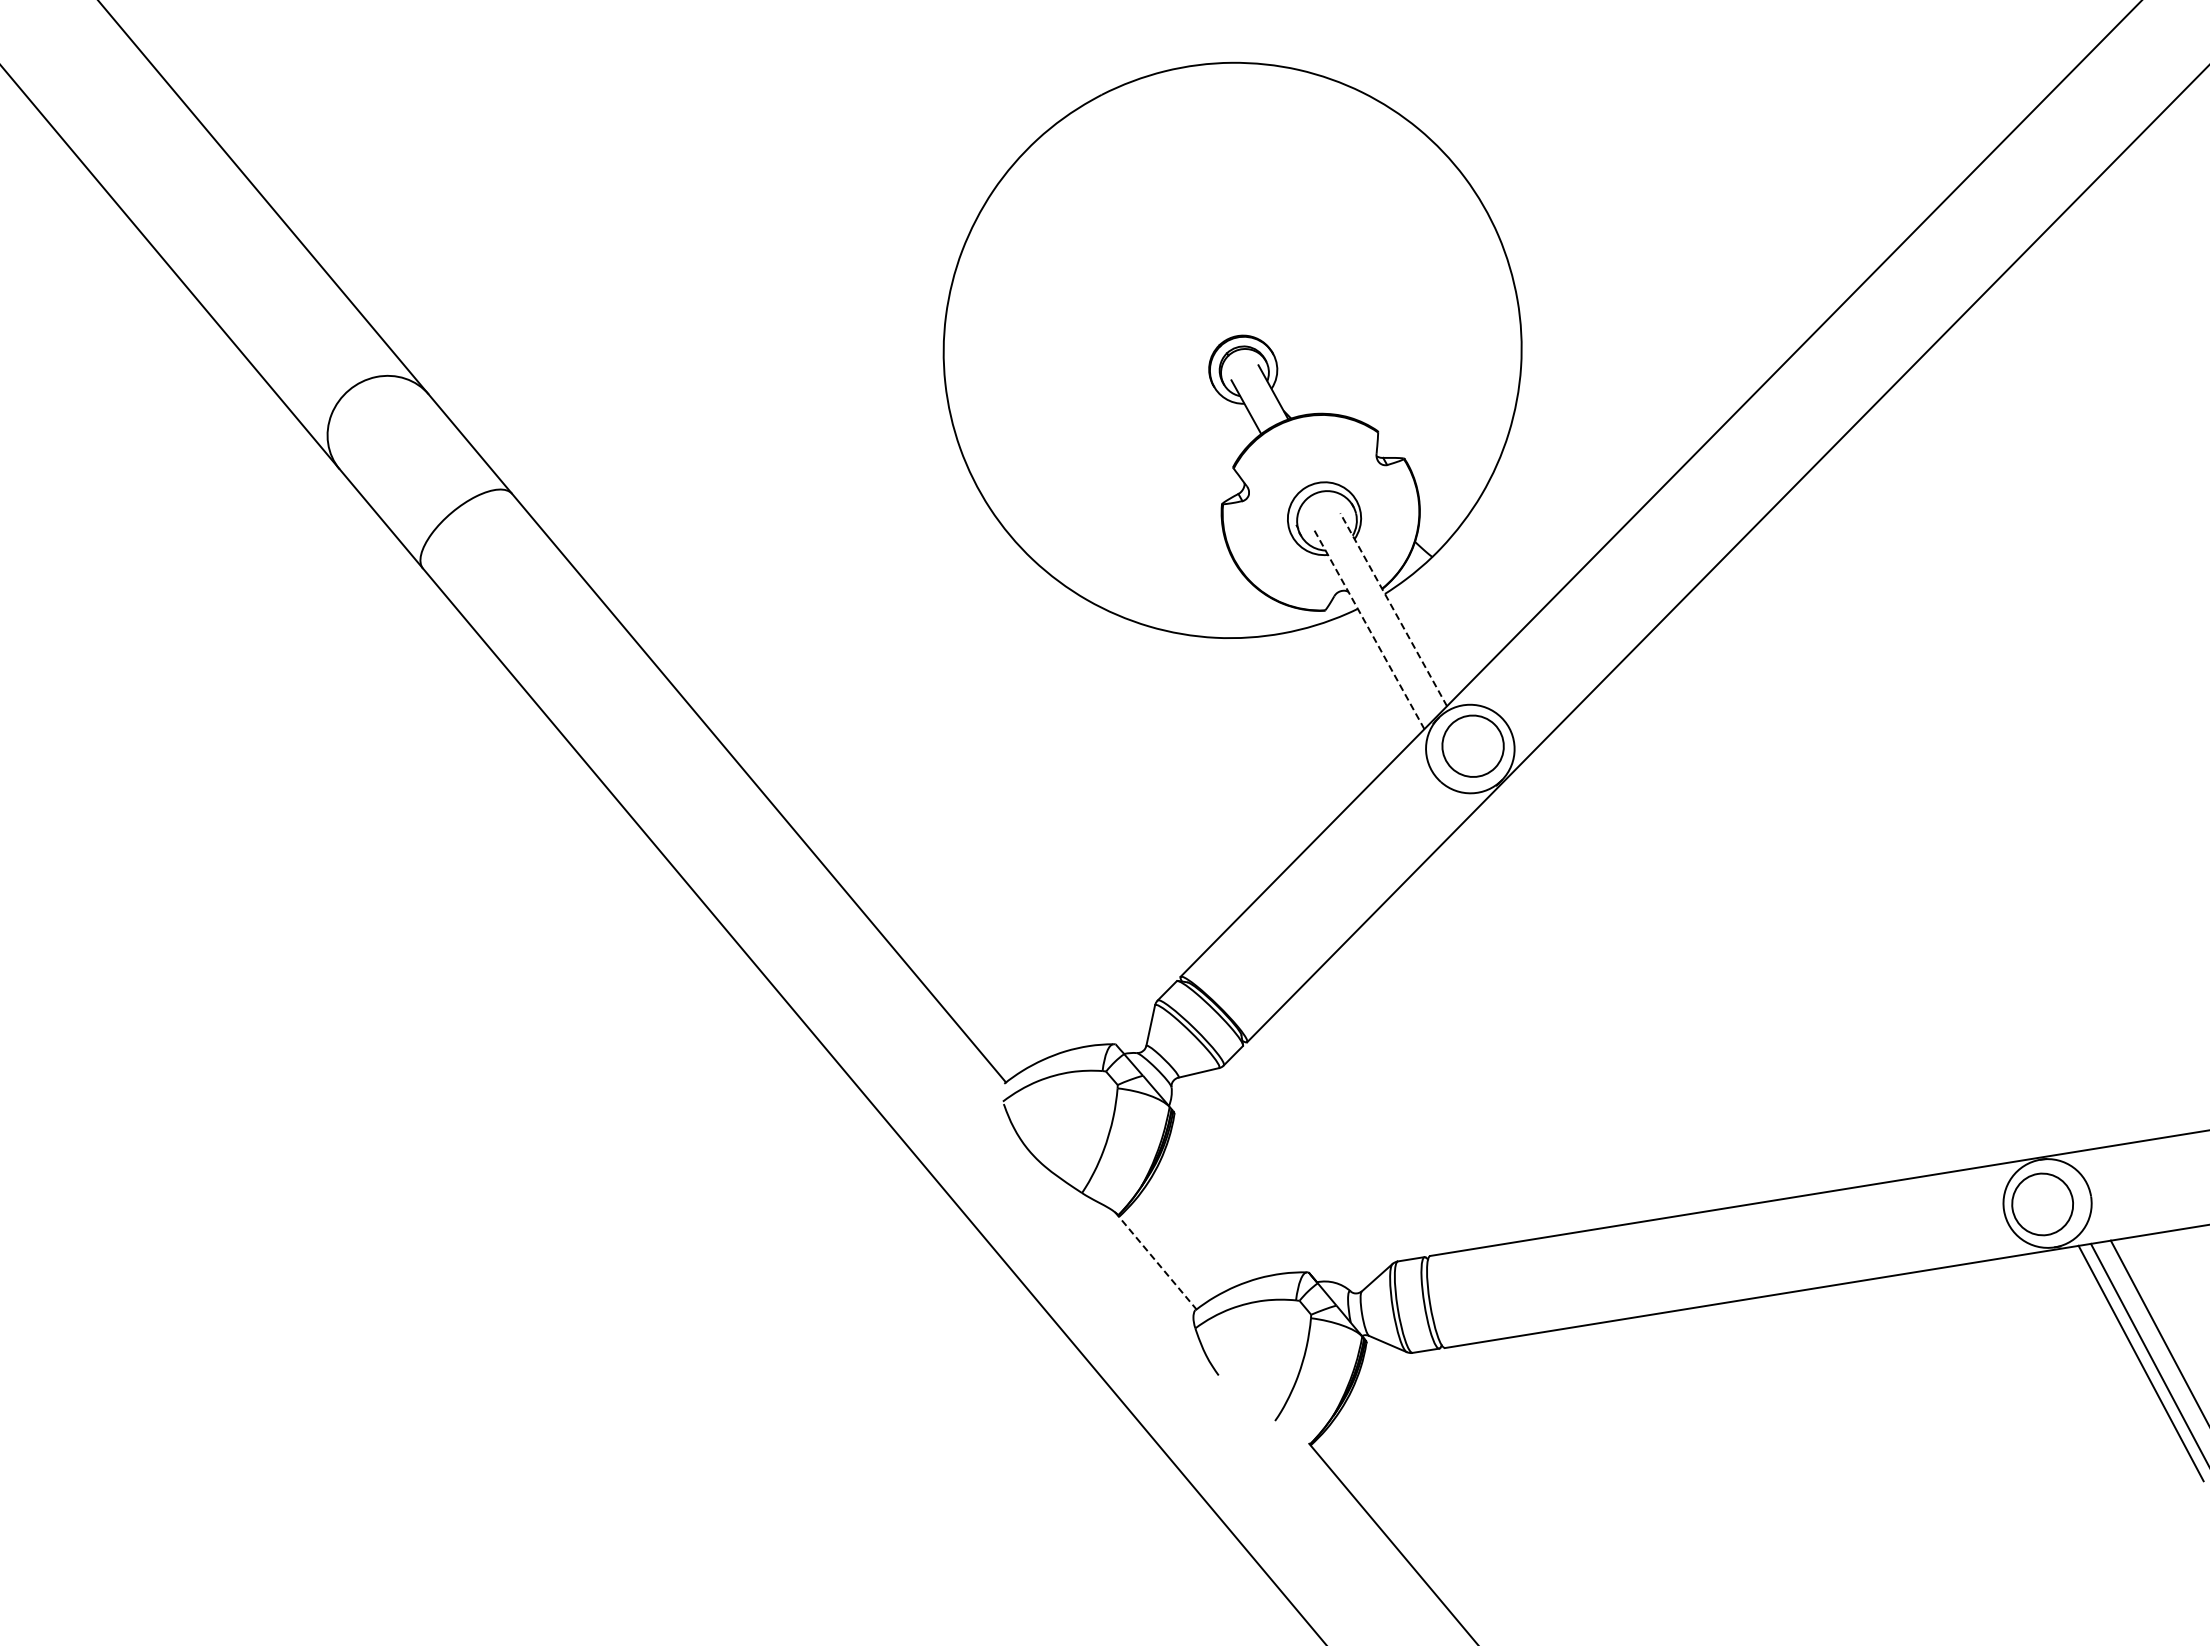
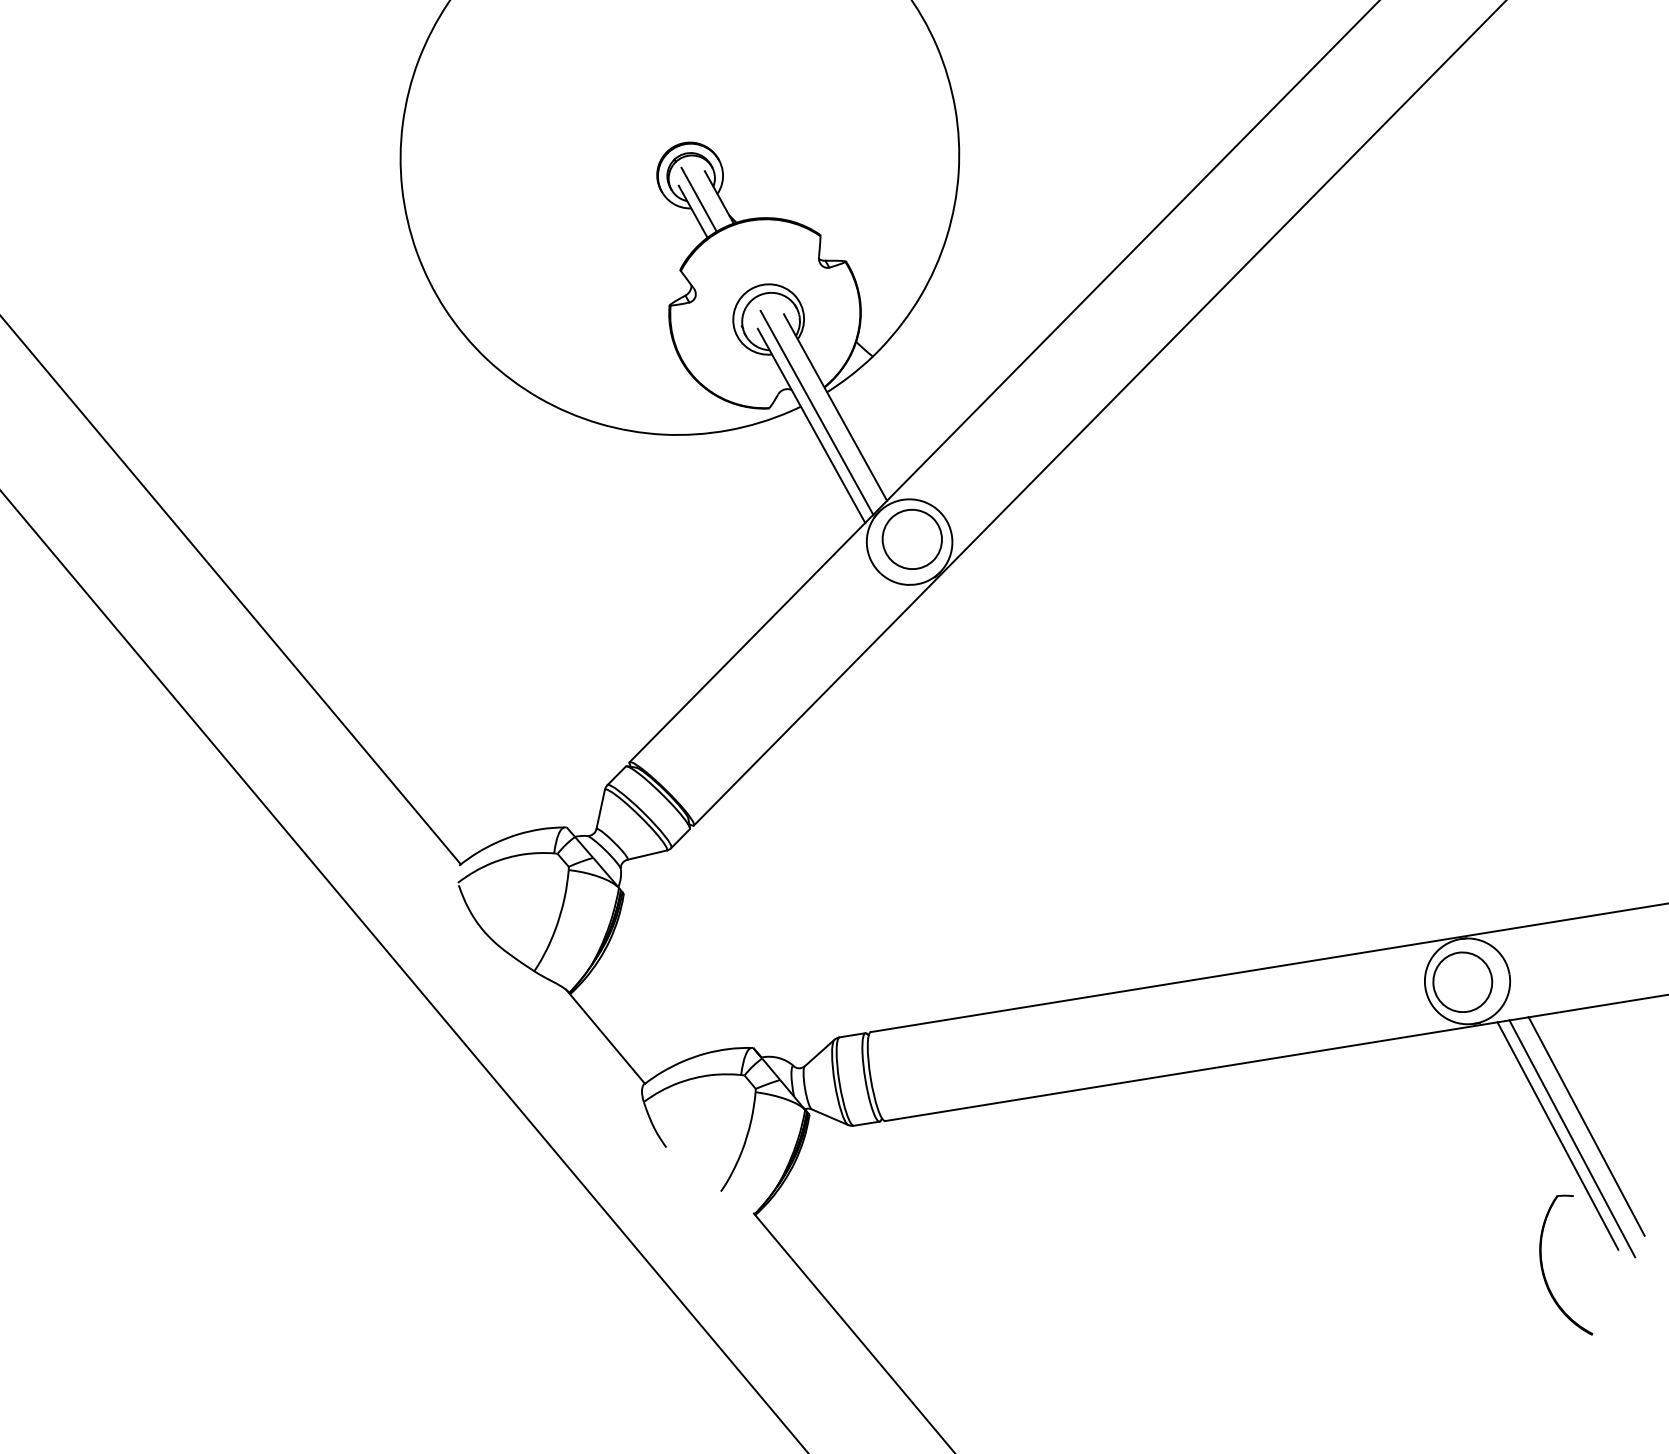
line: (1252, 394) -> (699, 199), added
line: (1393, 609) -> (835, 407), dashed -> solid
line: (1374, 614) -> (816, 412), added
line: (1368, 628) -> (811, 425), dashed -> solid
line: (1155, 1260) -> (605, 1036), dashed -> solid
part: (2126, 1501) -> (1543, 1269), added

